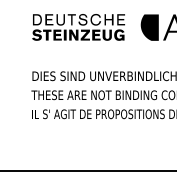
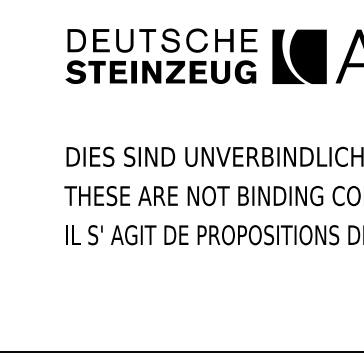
fill: (140, 27) -> (289, 56), added

